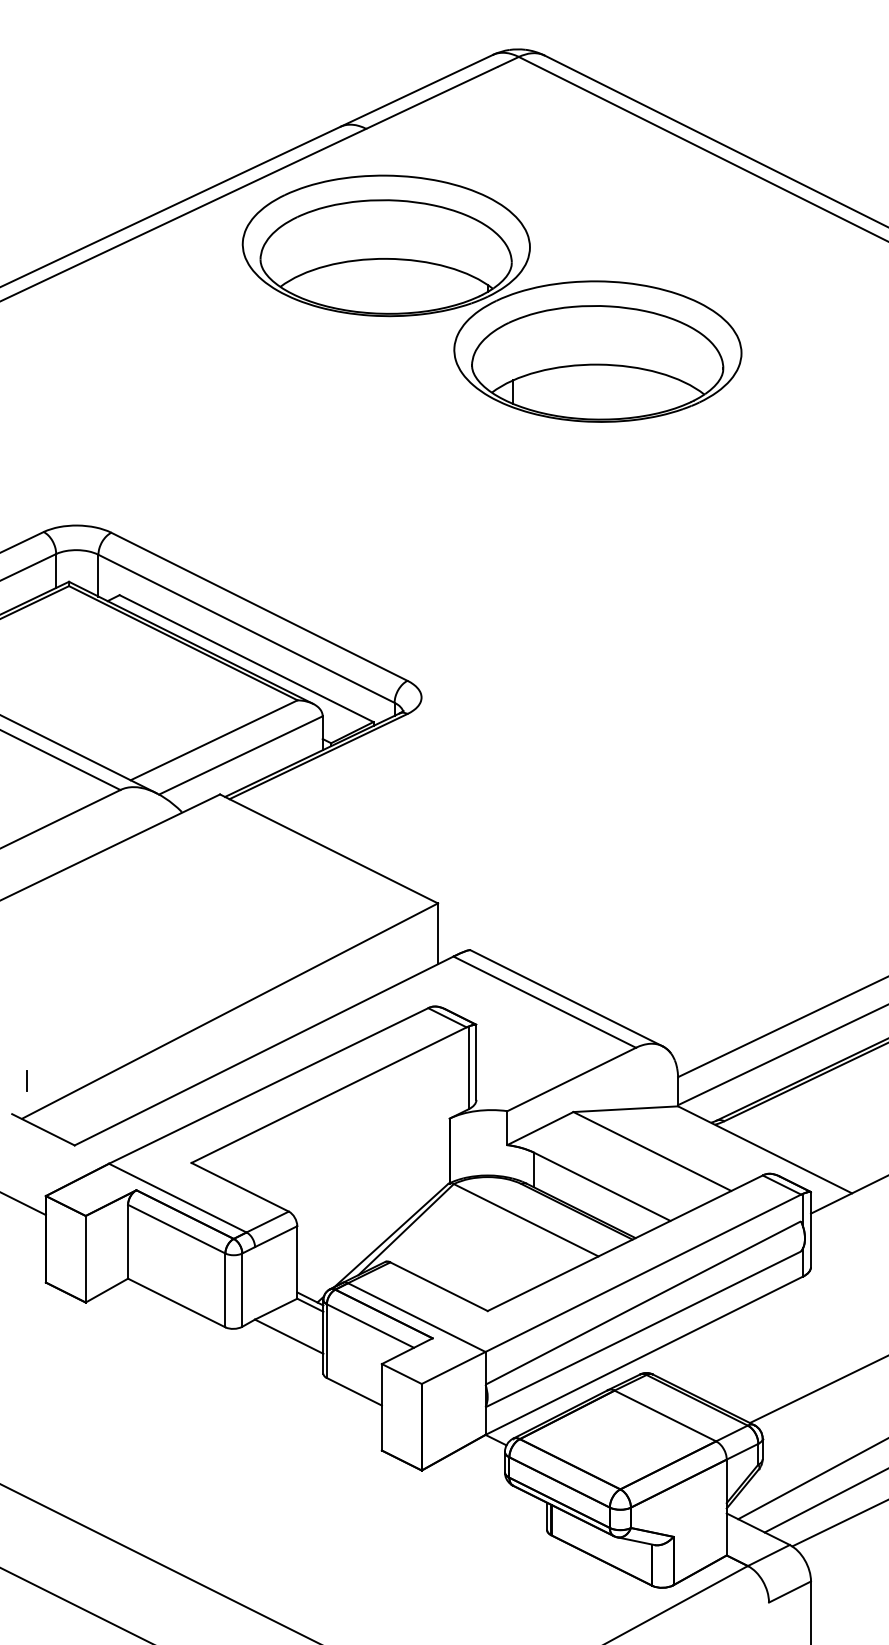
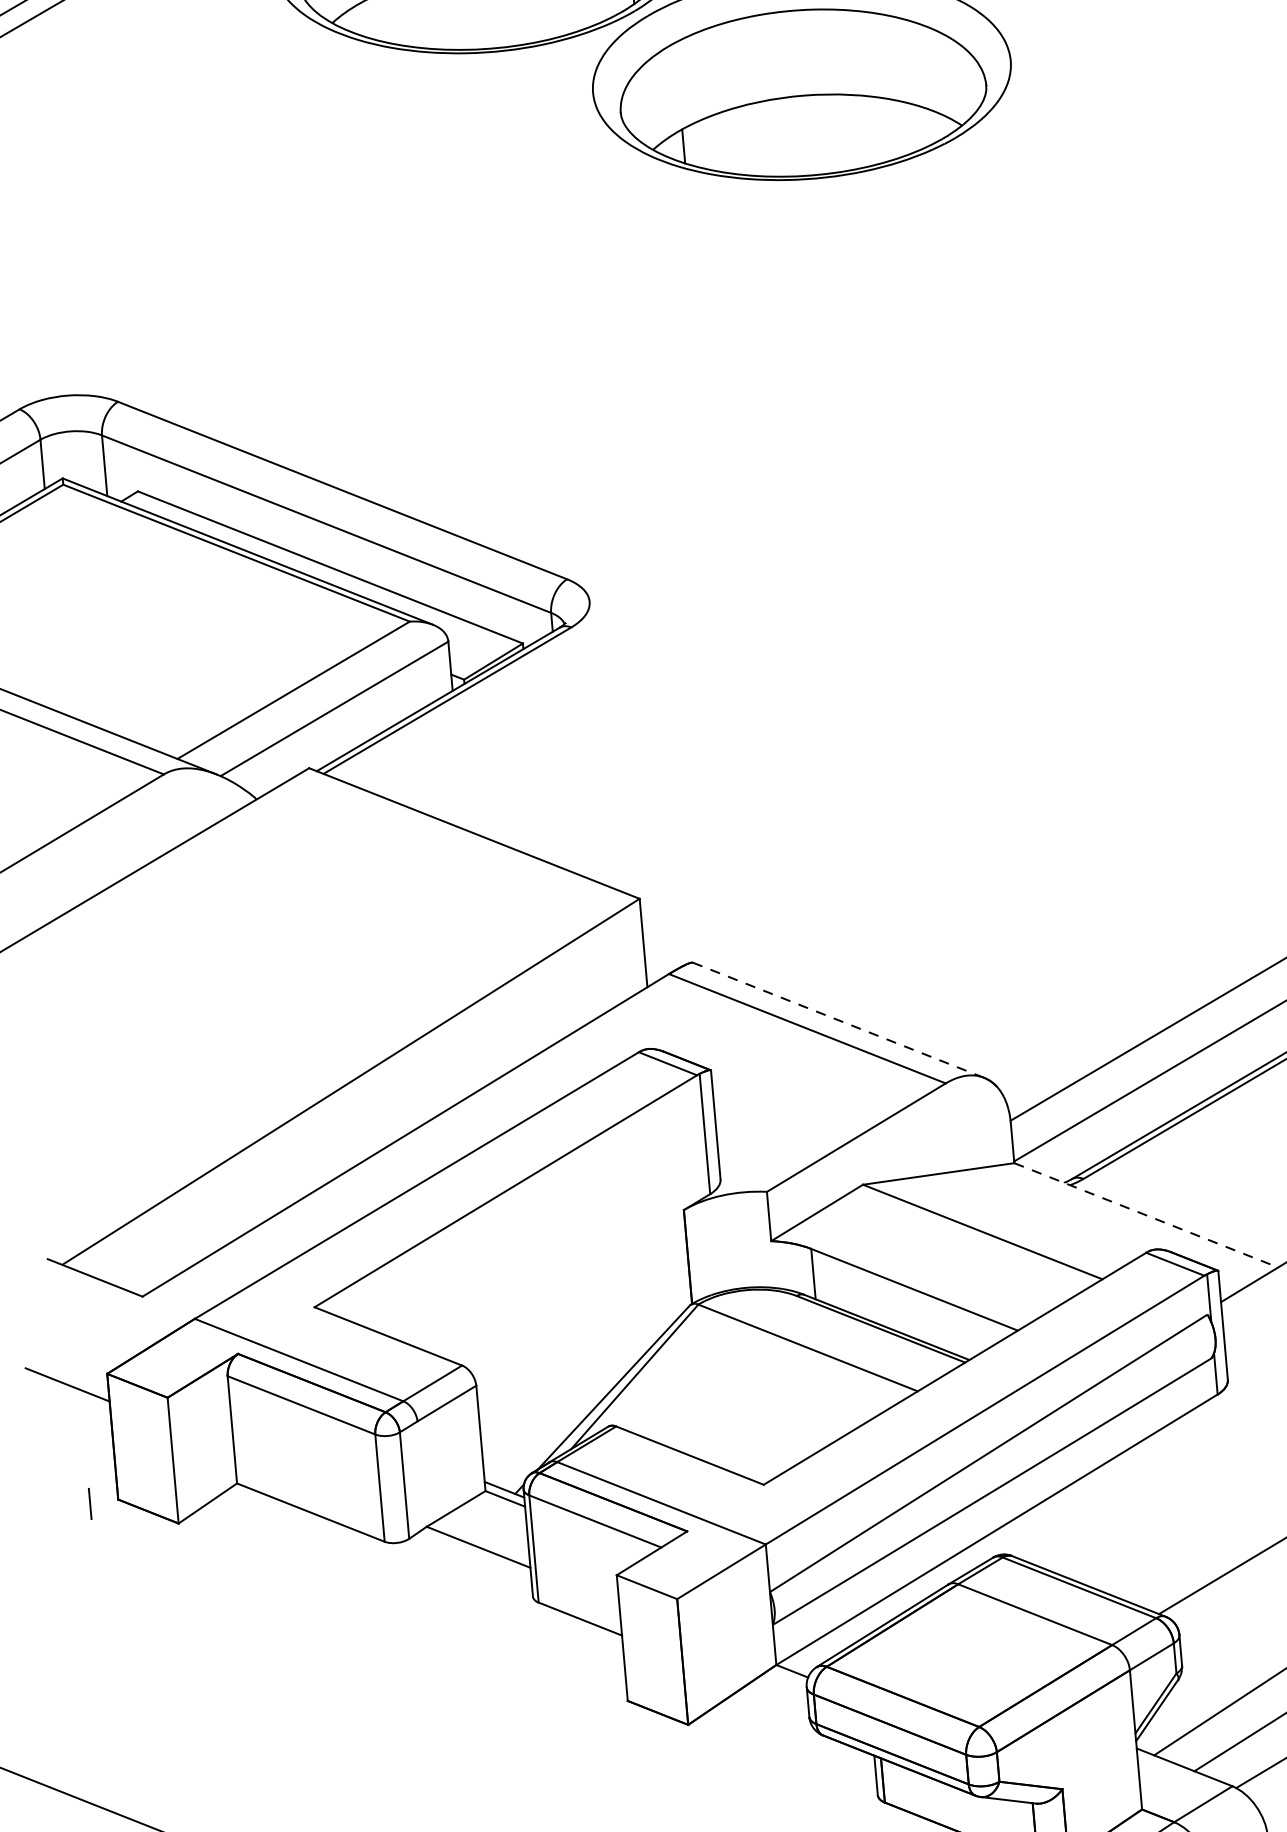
line: (566, 998) -> (838, 1020), solid -> dashed
line: (26, 1080) -> (90, 1503), moved
line: (765, 1150) -> (1146, 1216), solid -> dashed

